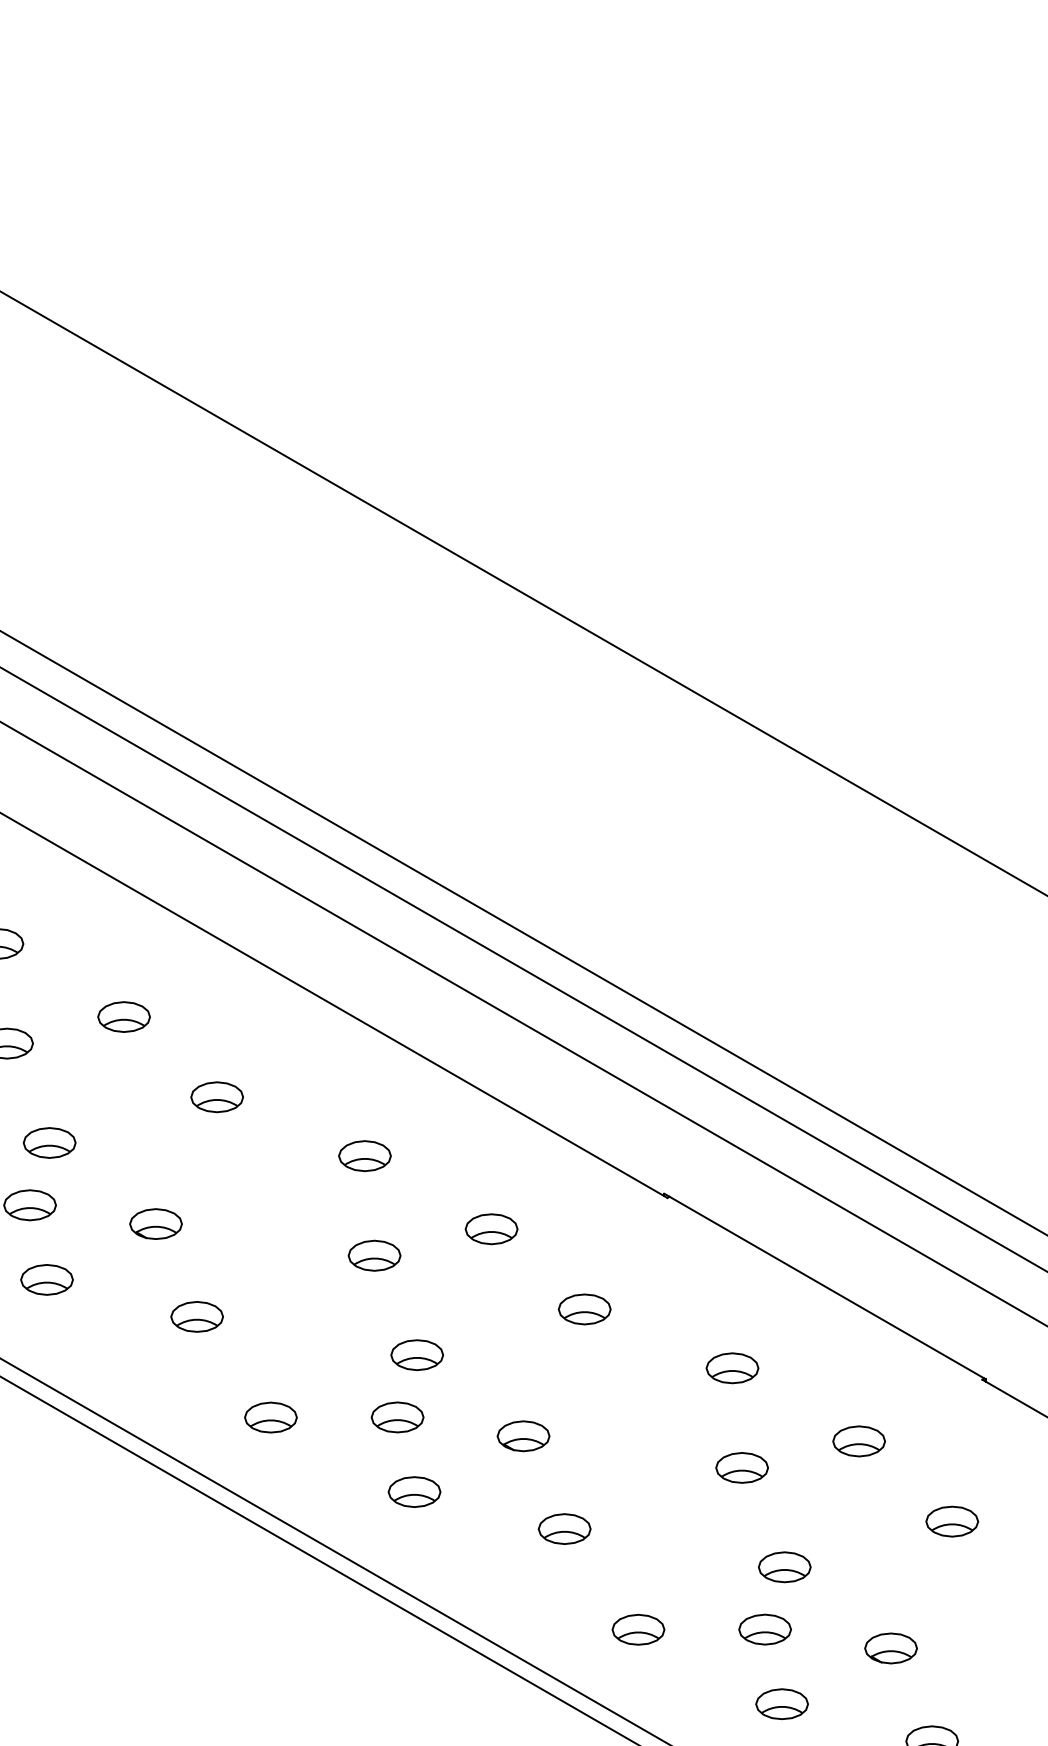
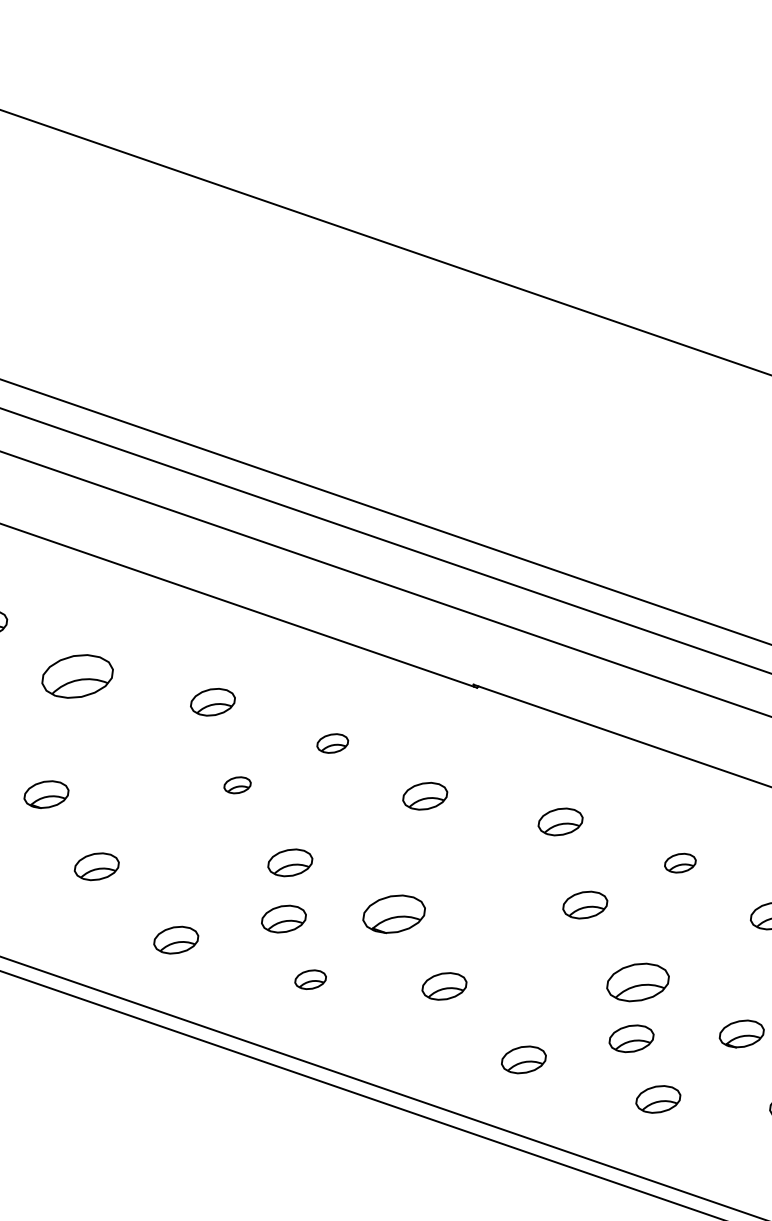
part: (216, 1097) -> (77, 676), size x1.6
part: (491, 1229) -> (332, 743), size x0.7
part: (374, 1255) -> (237, 785), size x0.6
part: (523, 1436) -> (394, 914), size x1.4
part: (858, 1441) -> (679, 863), size x0.7
part: (414, 1491) -> (310, 979), size x0.7
part: (784, 1567) -> (637, 982), size x1.4

